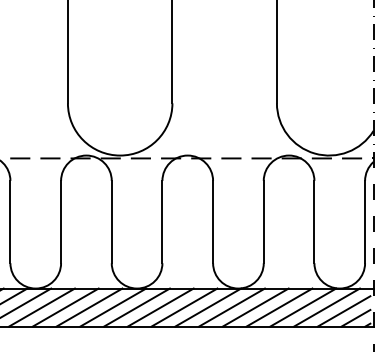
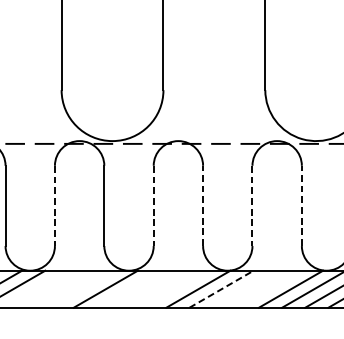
line: (213, 221) -> (203, 205), solid -> dashed
line: (314, 221) -> (301, 205), solid -> dashed
line: (61, 222) -> (55, 206), solid -> dashed
line: (162, 222) -> (153, 206), solid -> dashed
line: (263, 222) -> (252, 206), solid -> dashed
line: (41, 307) -> (35, 289), removed
line: (65, 307) -> (59, 289), removed
line: (89, 307) -> (82, 289), removed
line: (136, 307) -> (128, 289), removed
line: (160, 307) -> (151, 289), removed
line: (184, 307) -> (175, 289), removed
line: (232, 307) -> (222, 289), solid -> dashed
line: (255, 307) -> (244, 289), removed
line: (279, 307) -> (267, 289), removed

